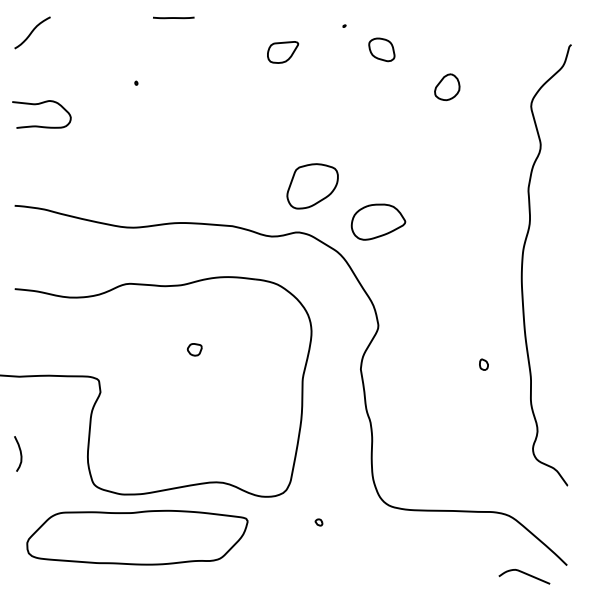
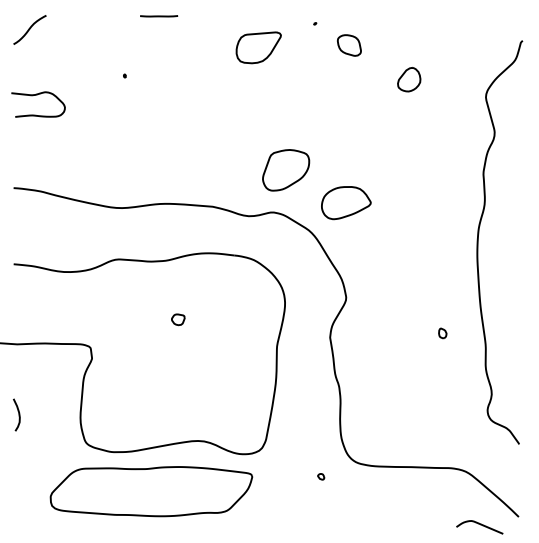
part: (283, 52) -> (259, 47), size x1.6
part: (318, 522) -> (320, 476), moved
part: (137, 537) -> (151, 491), moved

